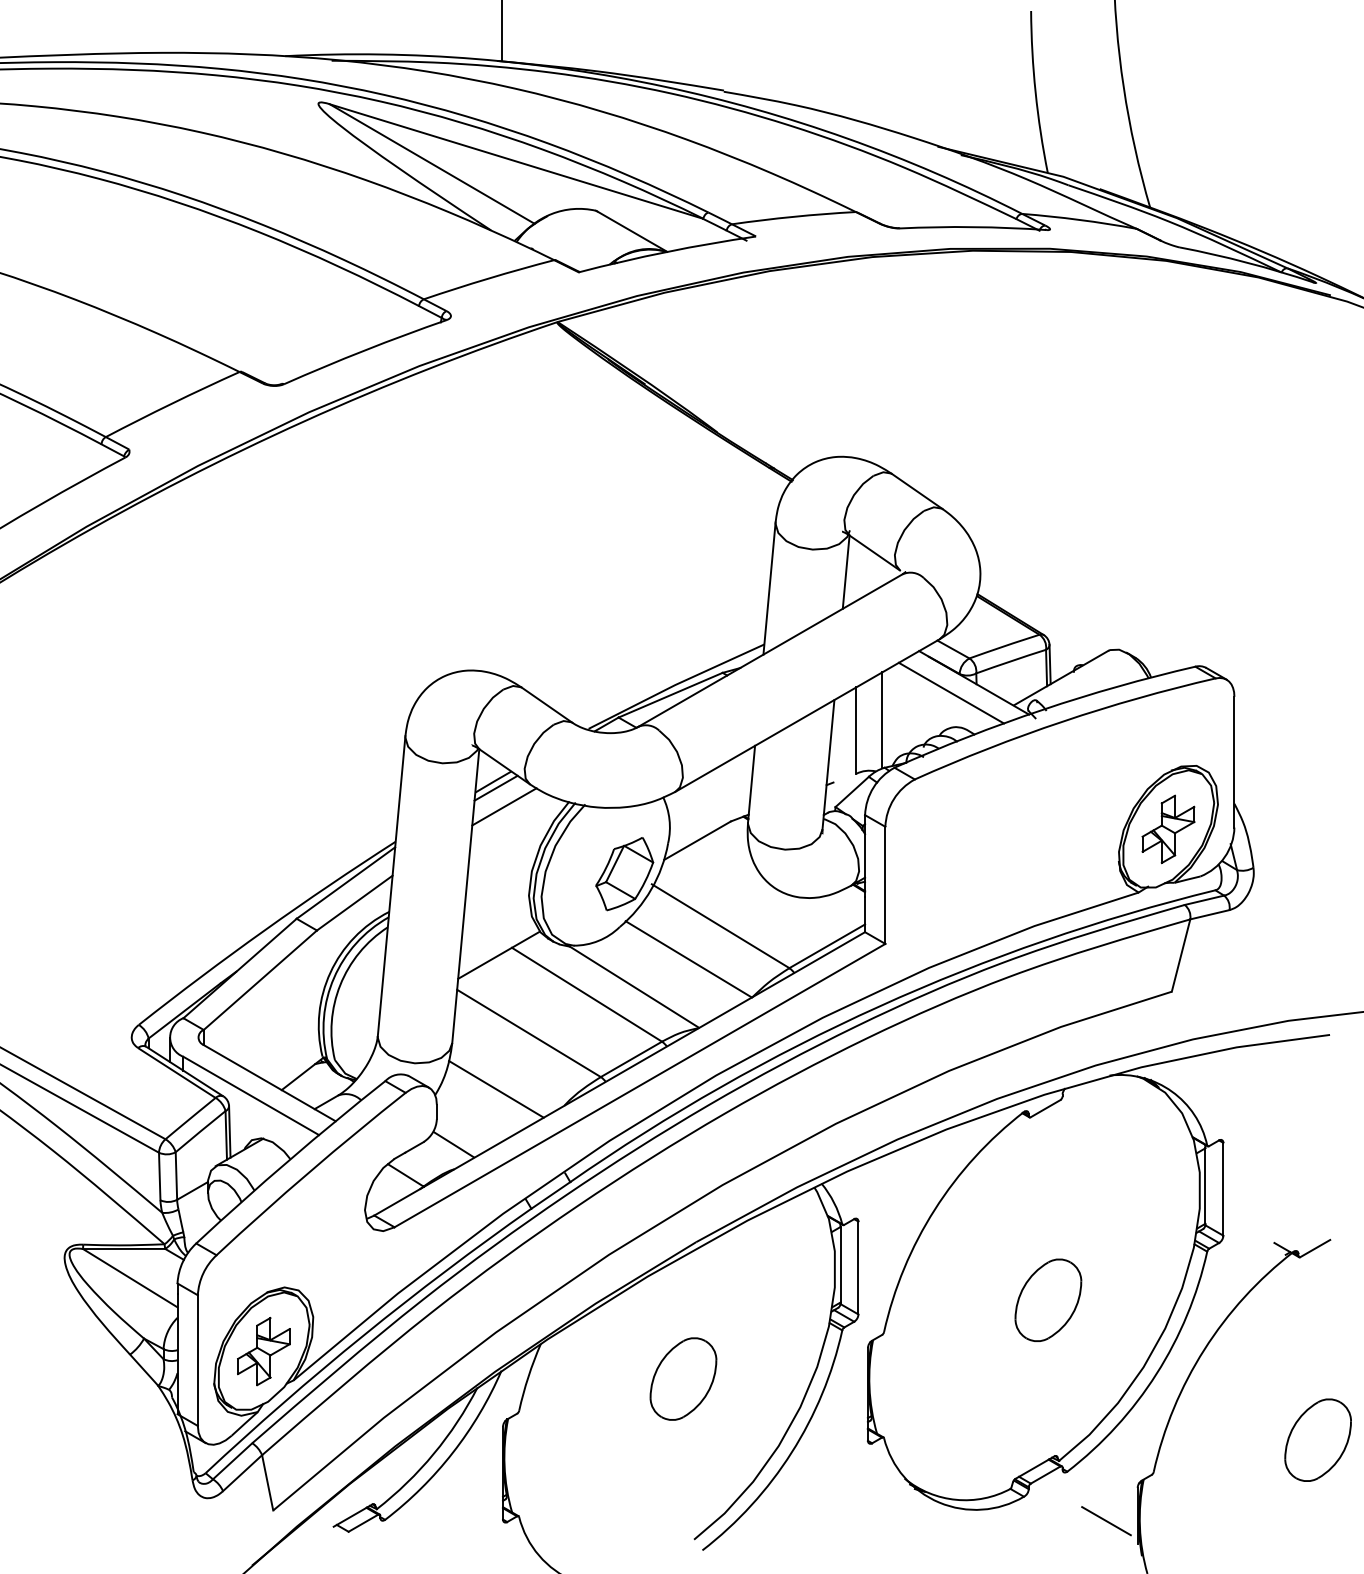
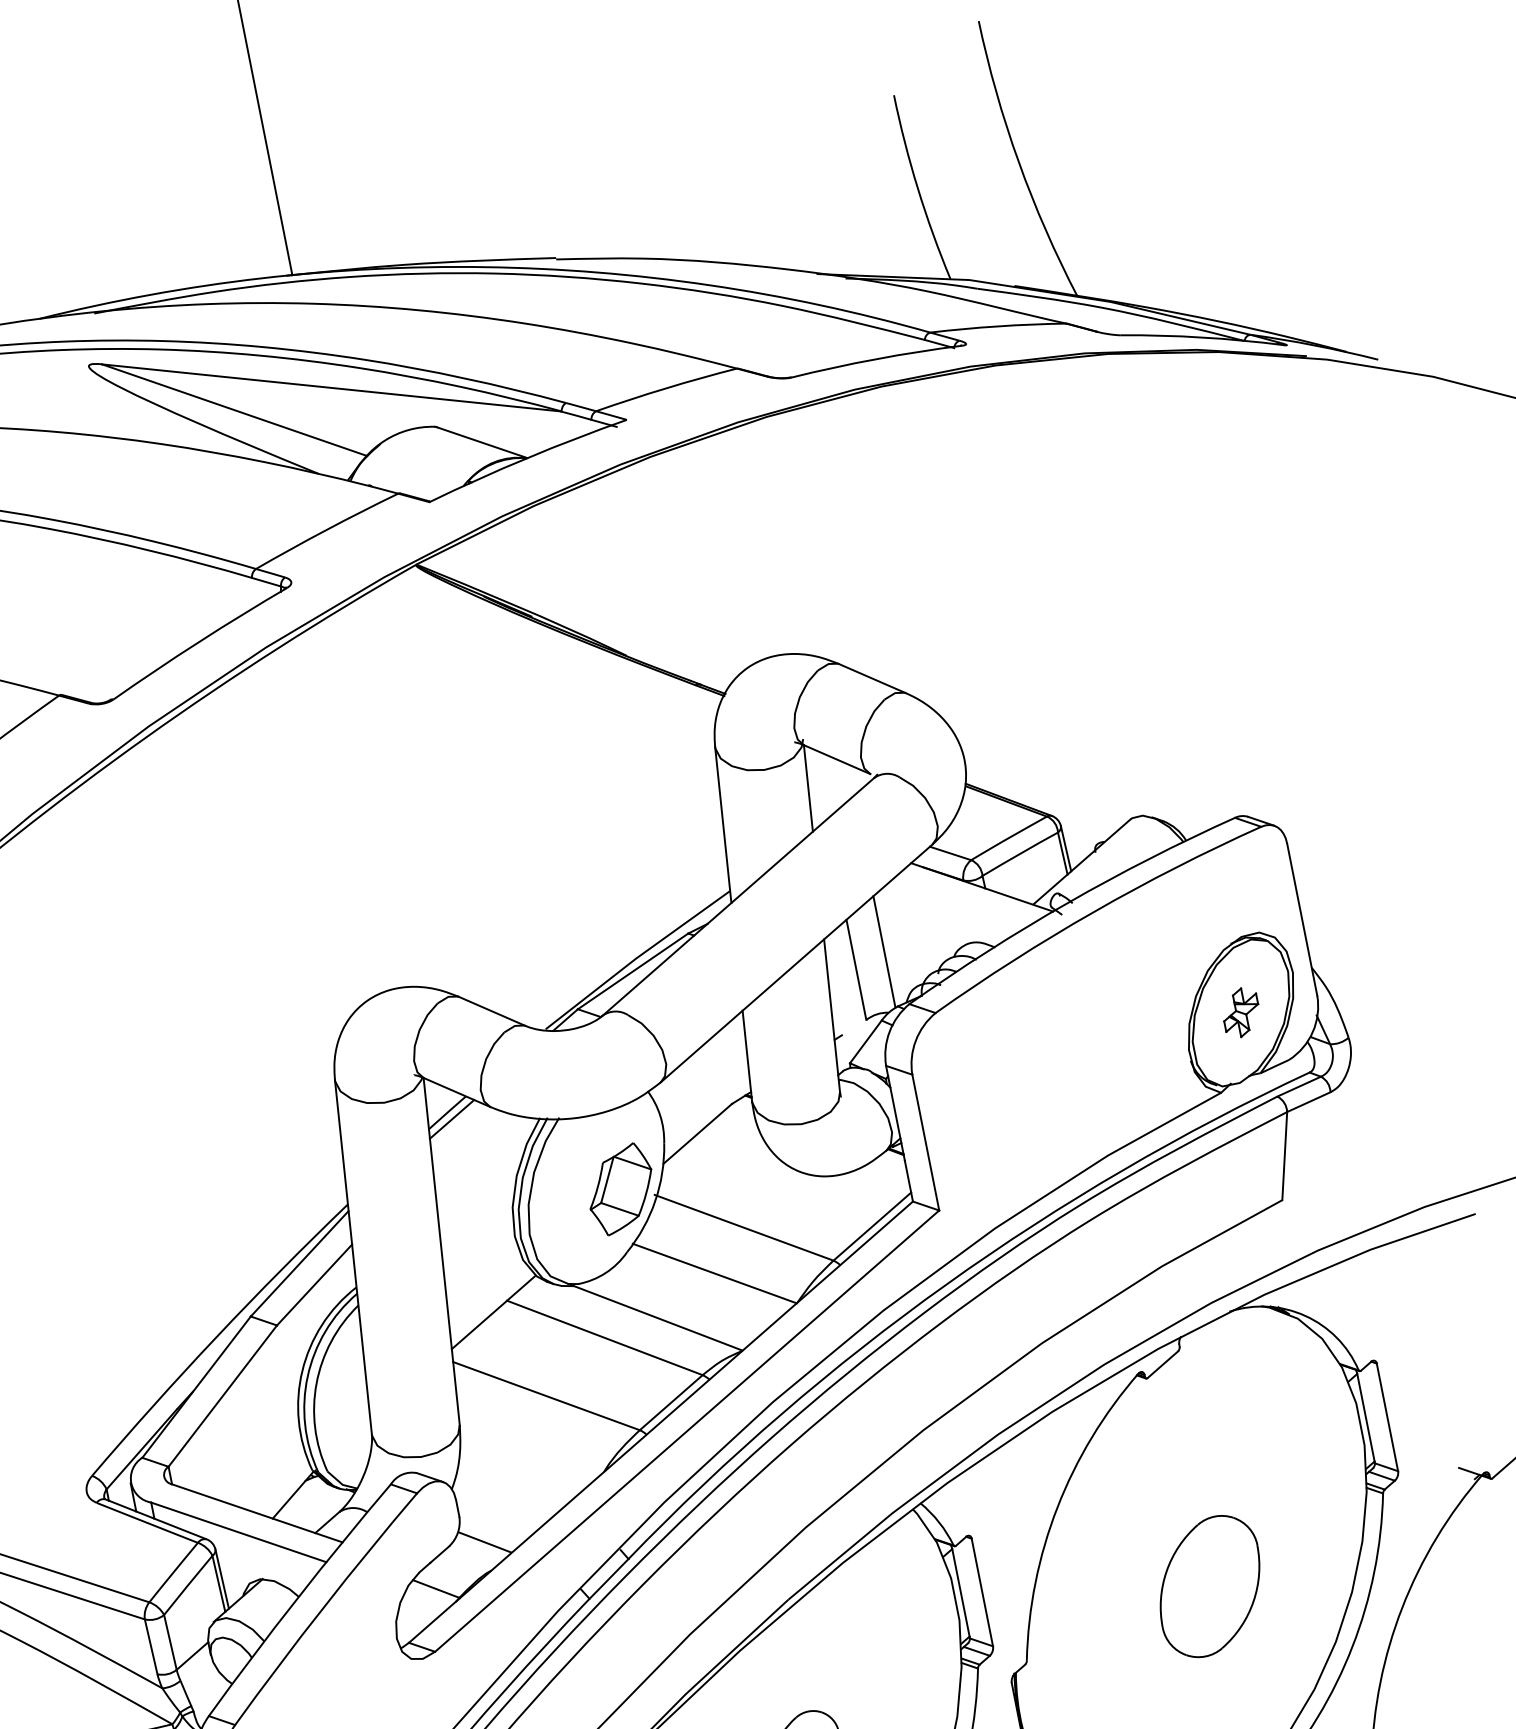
line: (950, 692) -> (956, 904), removed
line: (504, 806) -> (465, 1138), removed
part: (1168, 829) -> (1241, 1012), size x0.6
line: (496, 1089) -> (521, 1468), removed
part: (1048, 1299) -> (1210, 1585), size x1.4

